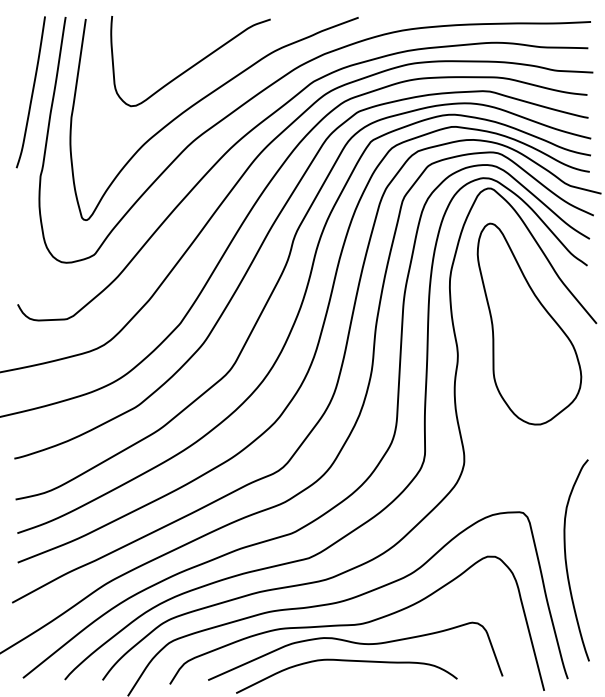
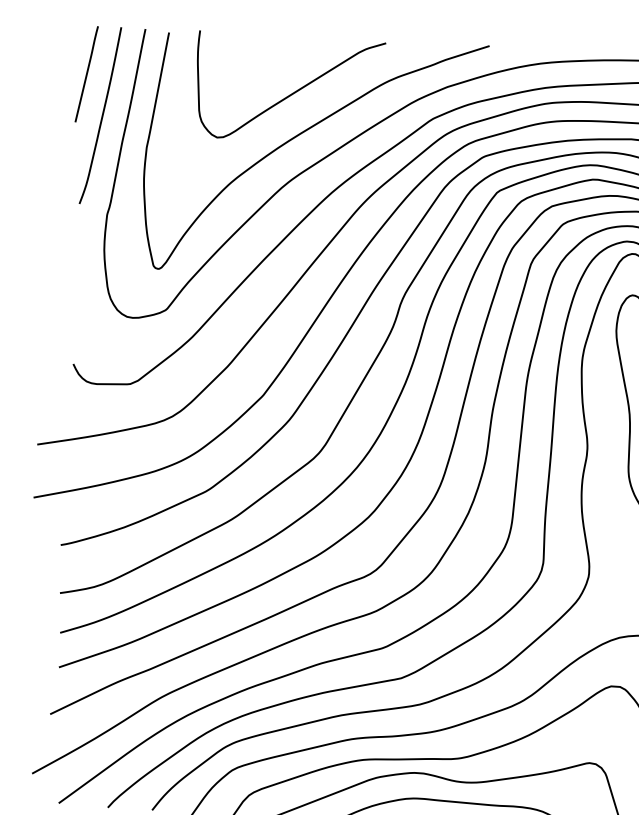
line: (17, 57) -> (86, 74), added

